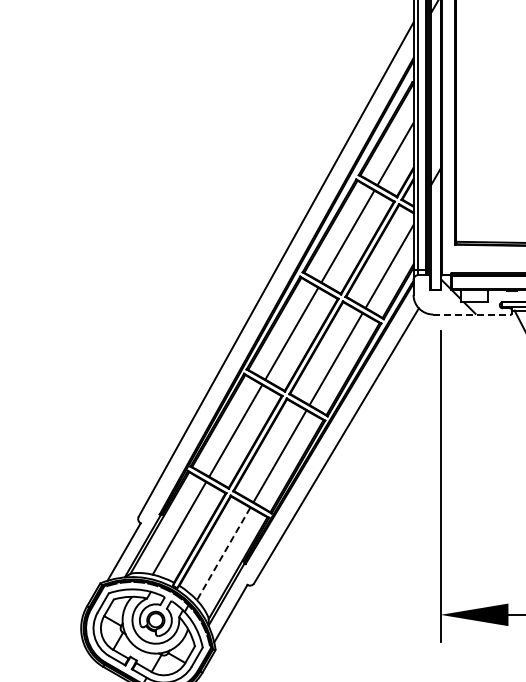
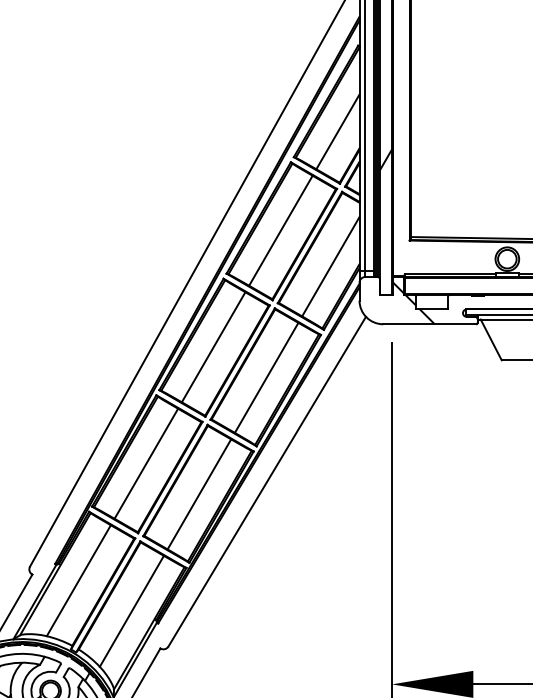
line: (471, 314) -> (429, 324), dashed -> solid
line: (223, 554) -> (131, 611), dashed -> solid

